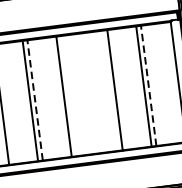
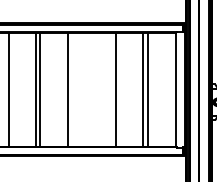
line: (148, 86) -> (147, 90), dashed -> solid
line: (35, 100) -> (40, 90), dashed -> solid

